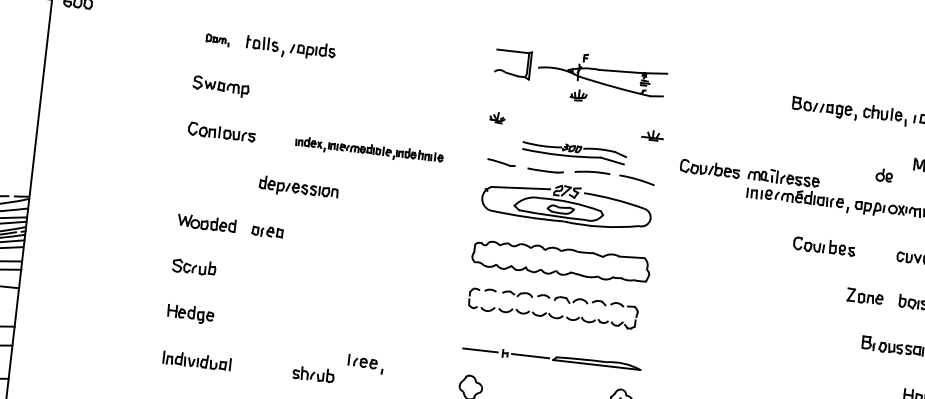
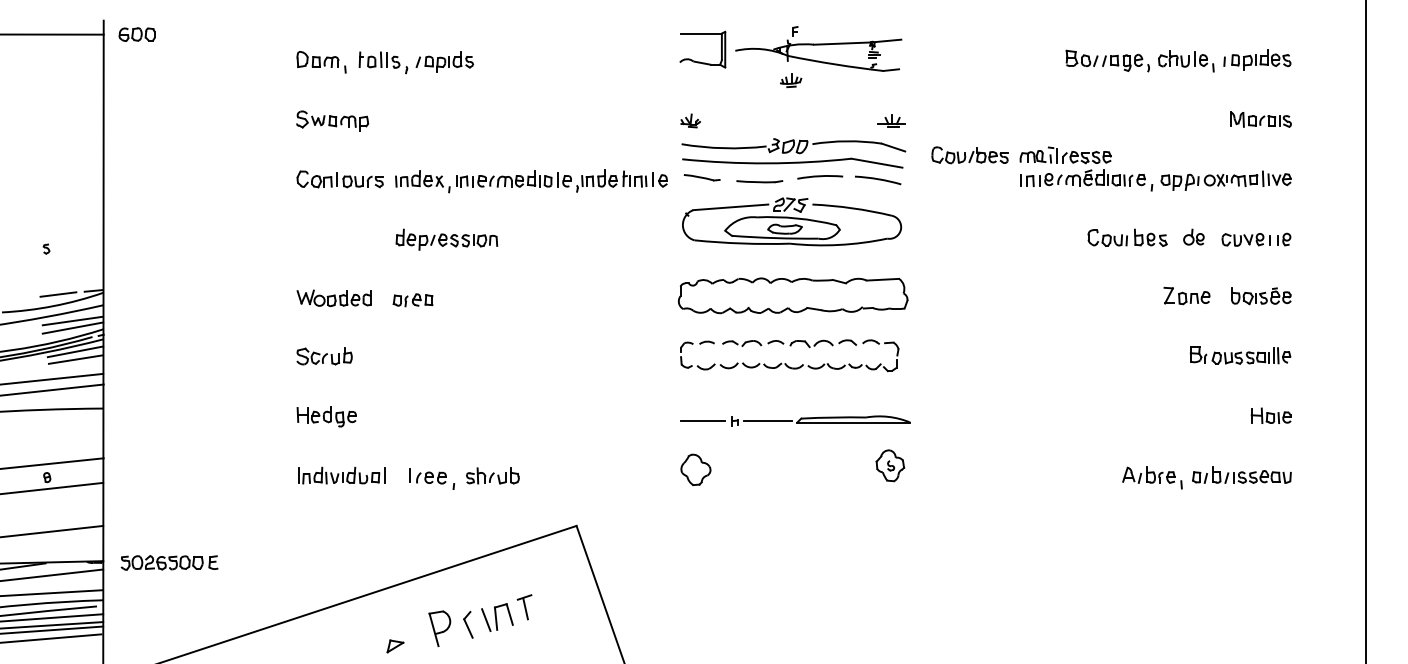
part: (217, 40) -> (321, 62), size x1.67
part: (369, 150) -> (531, 181), size x1.43
part: (574, 152) -> (793, 153), size x1.67
part: (884, 174) -> (1193, 236), moved
part: (366, 363) -> (432, 478), moved

